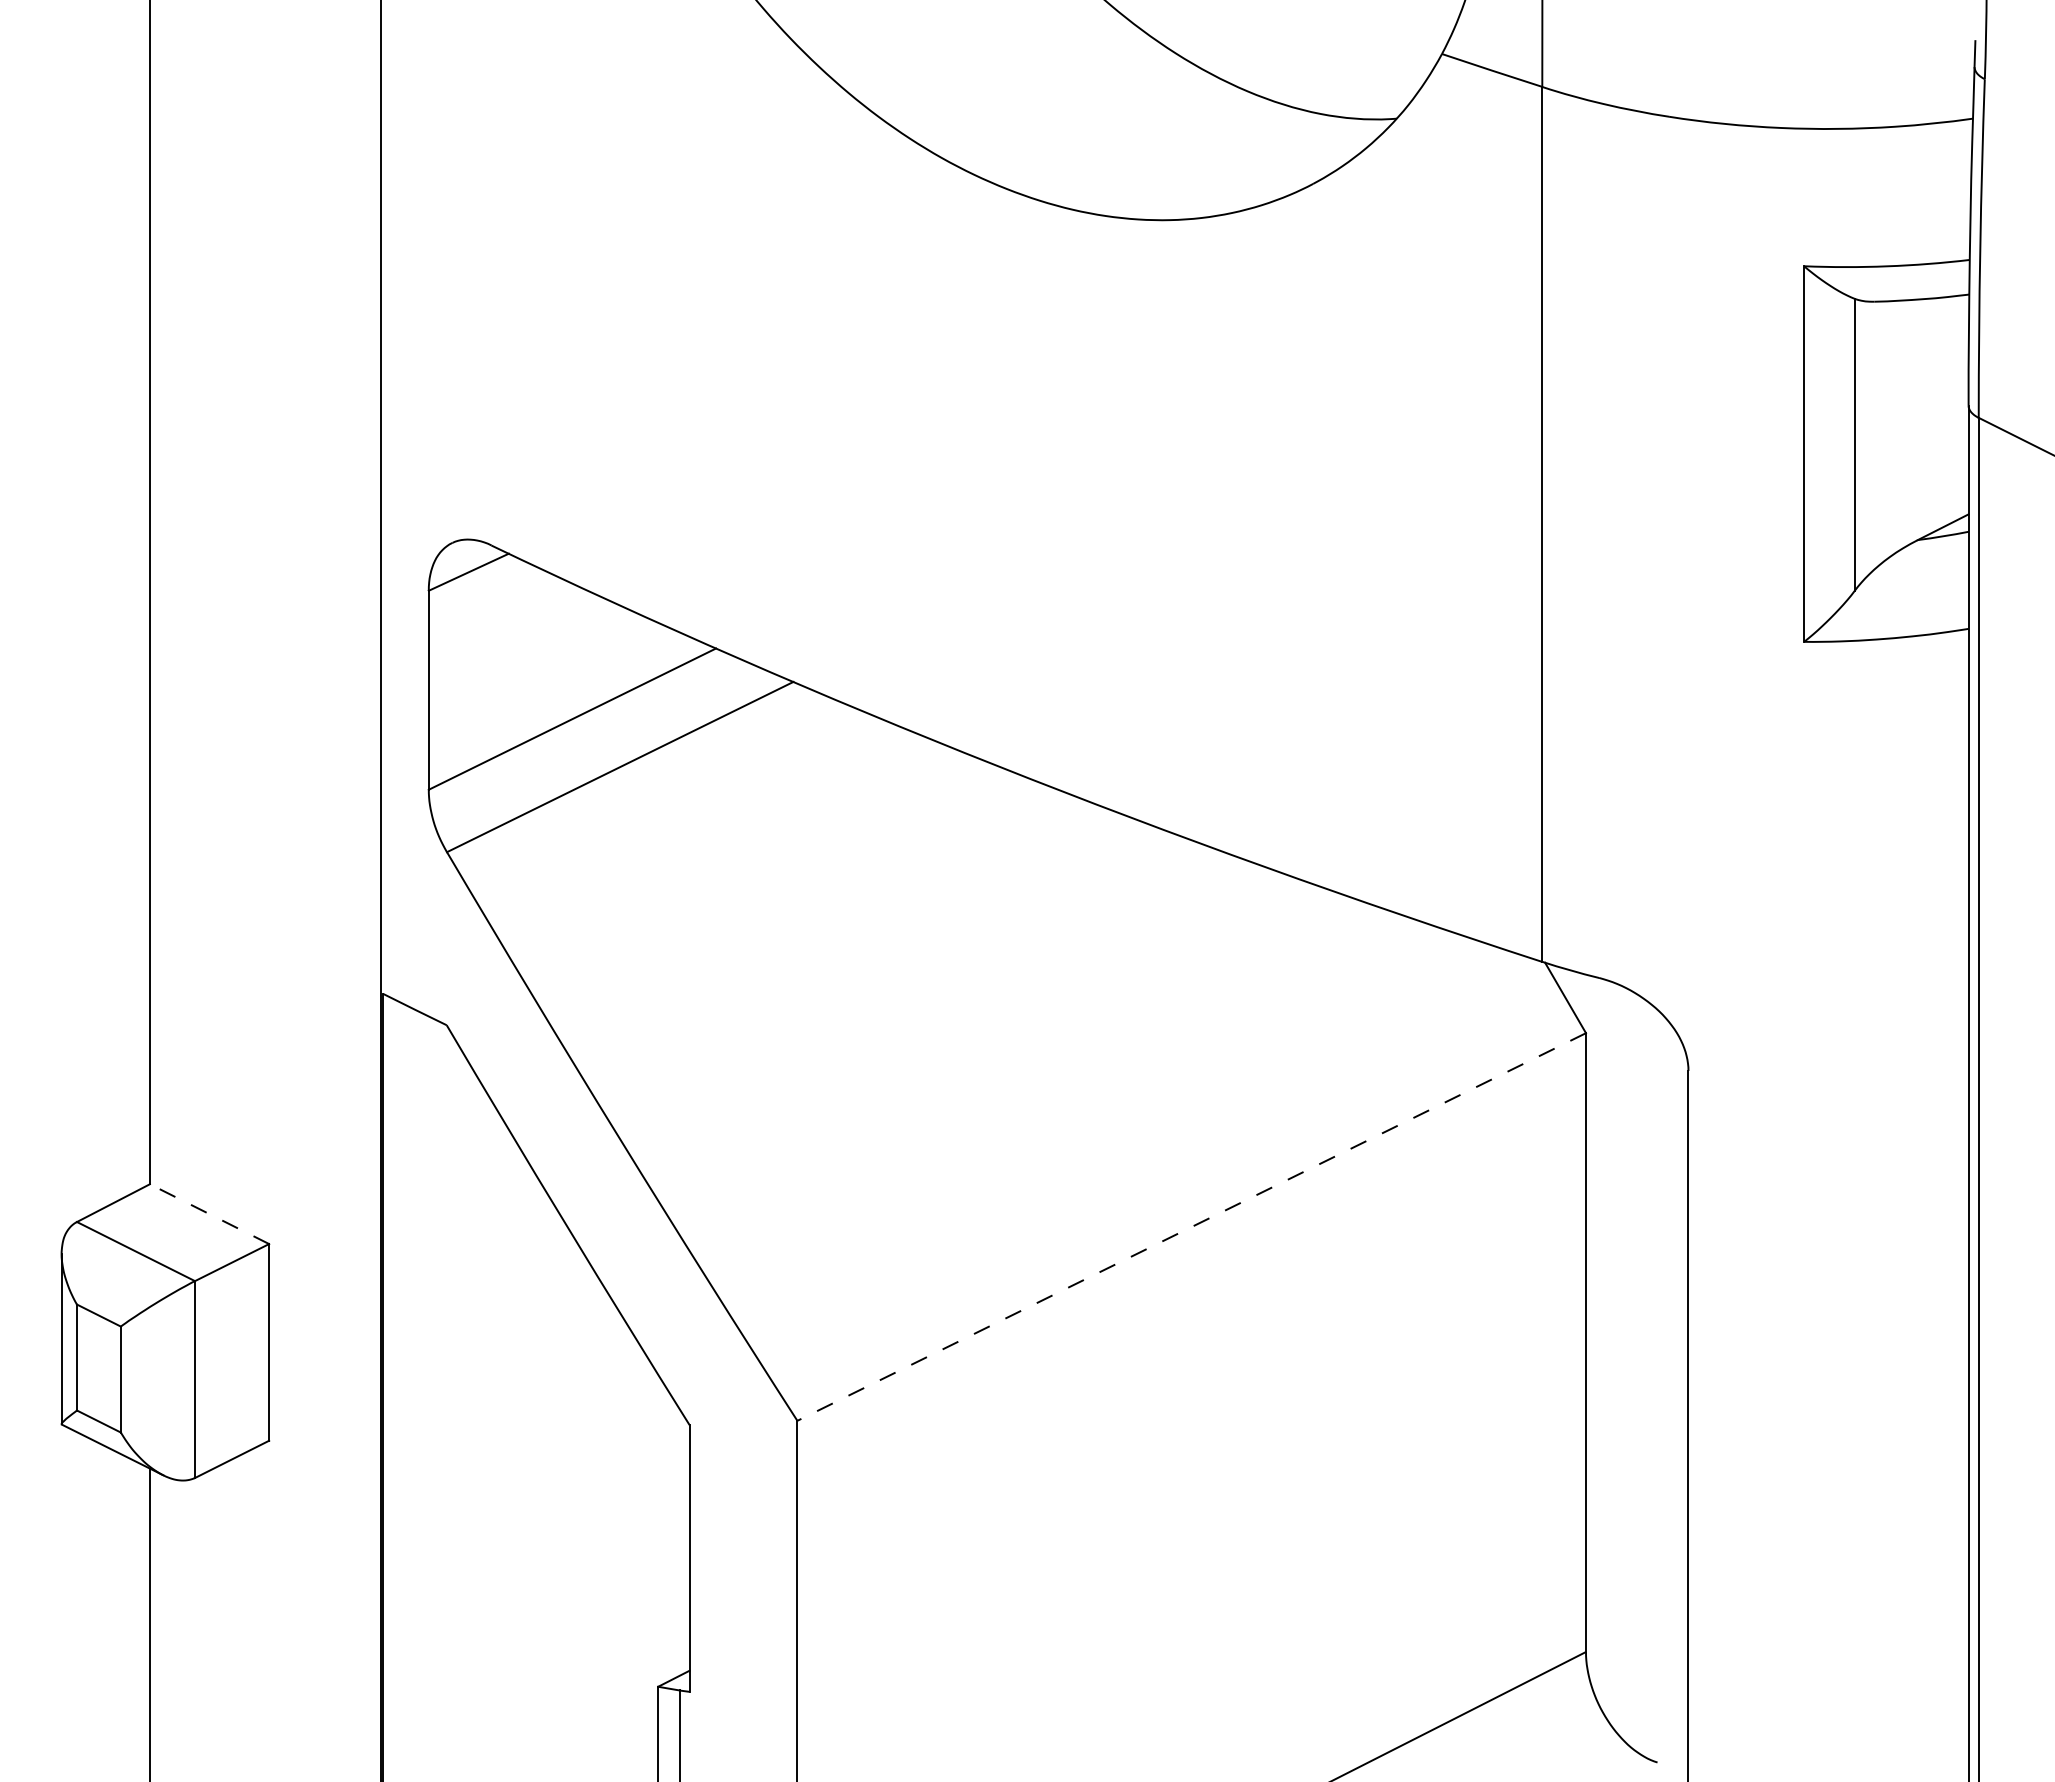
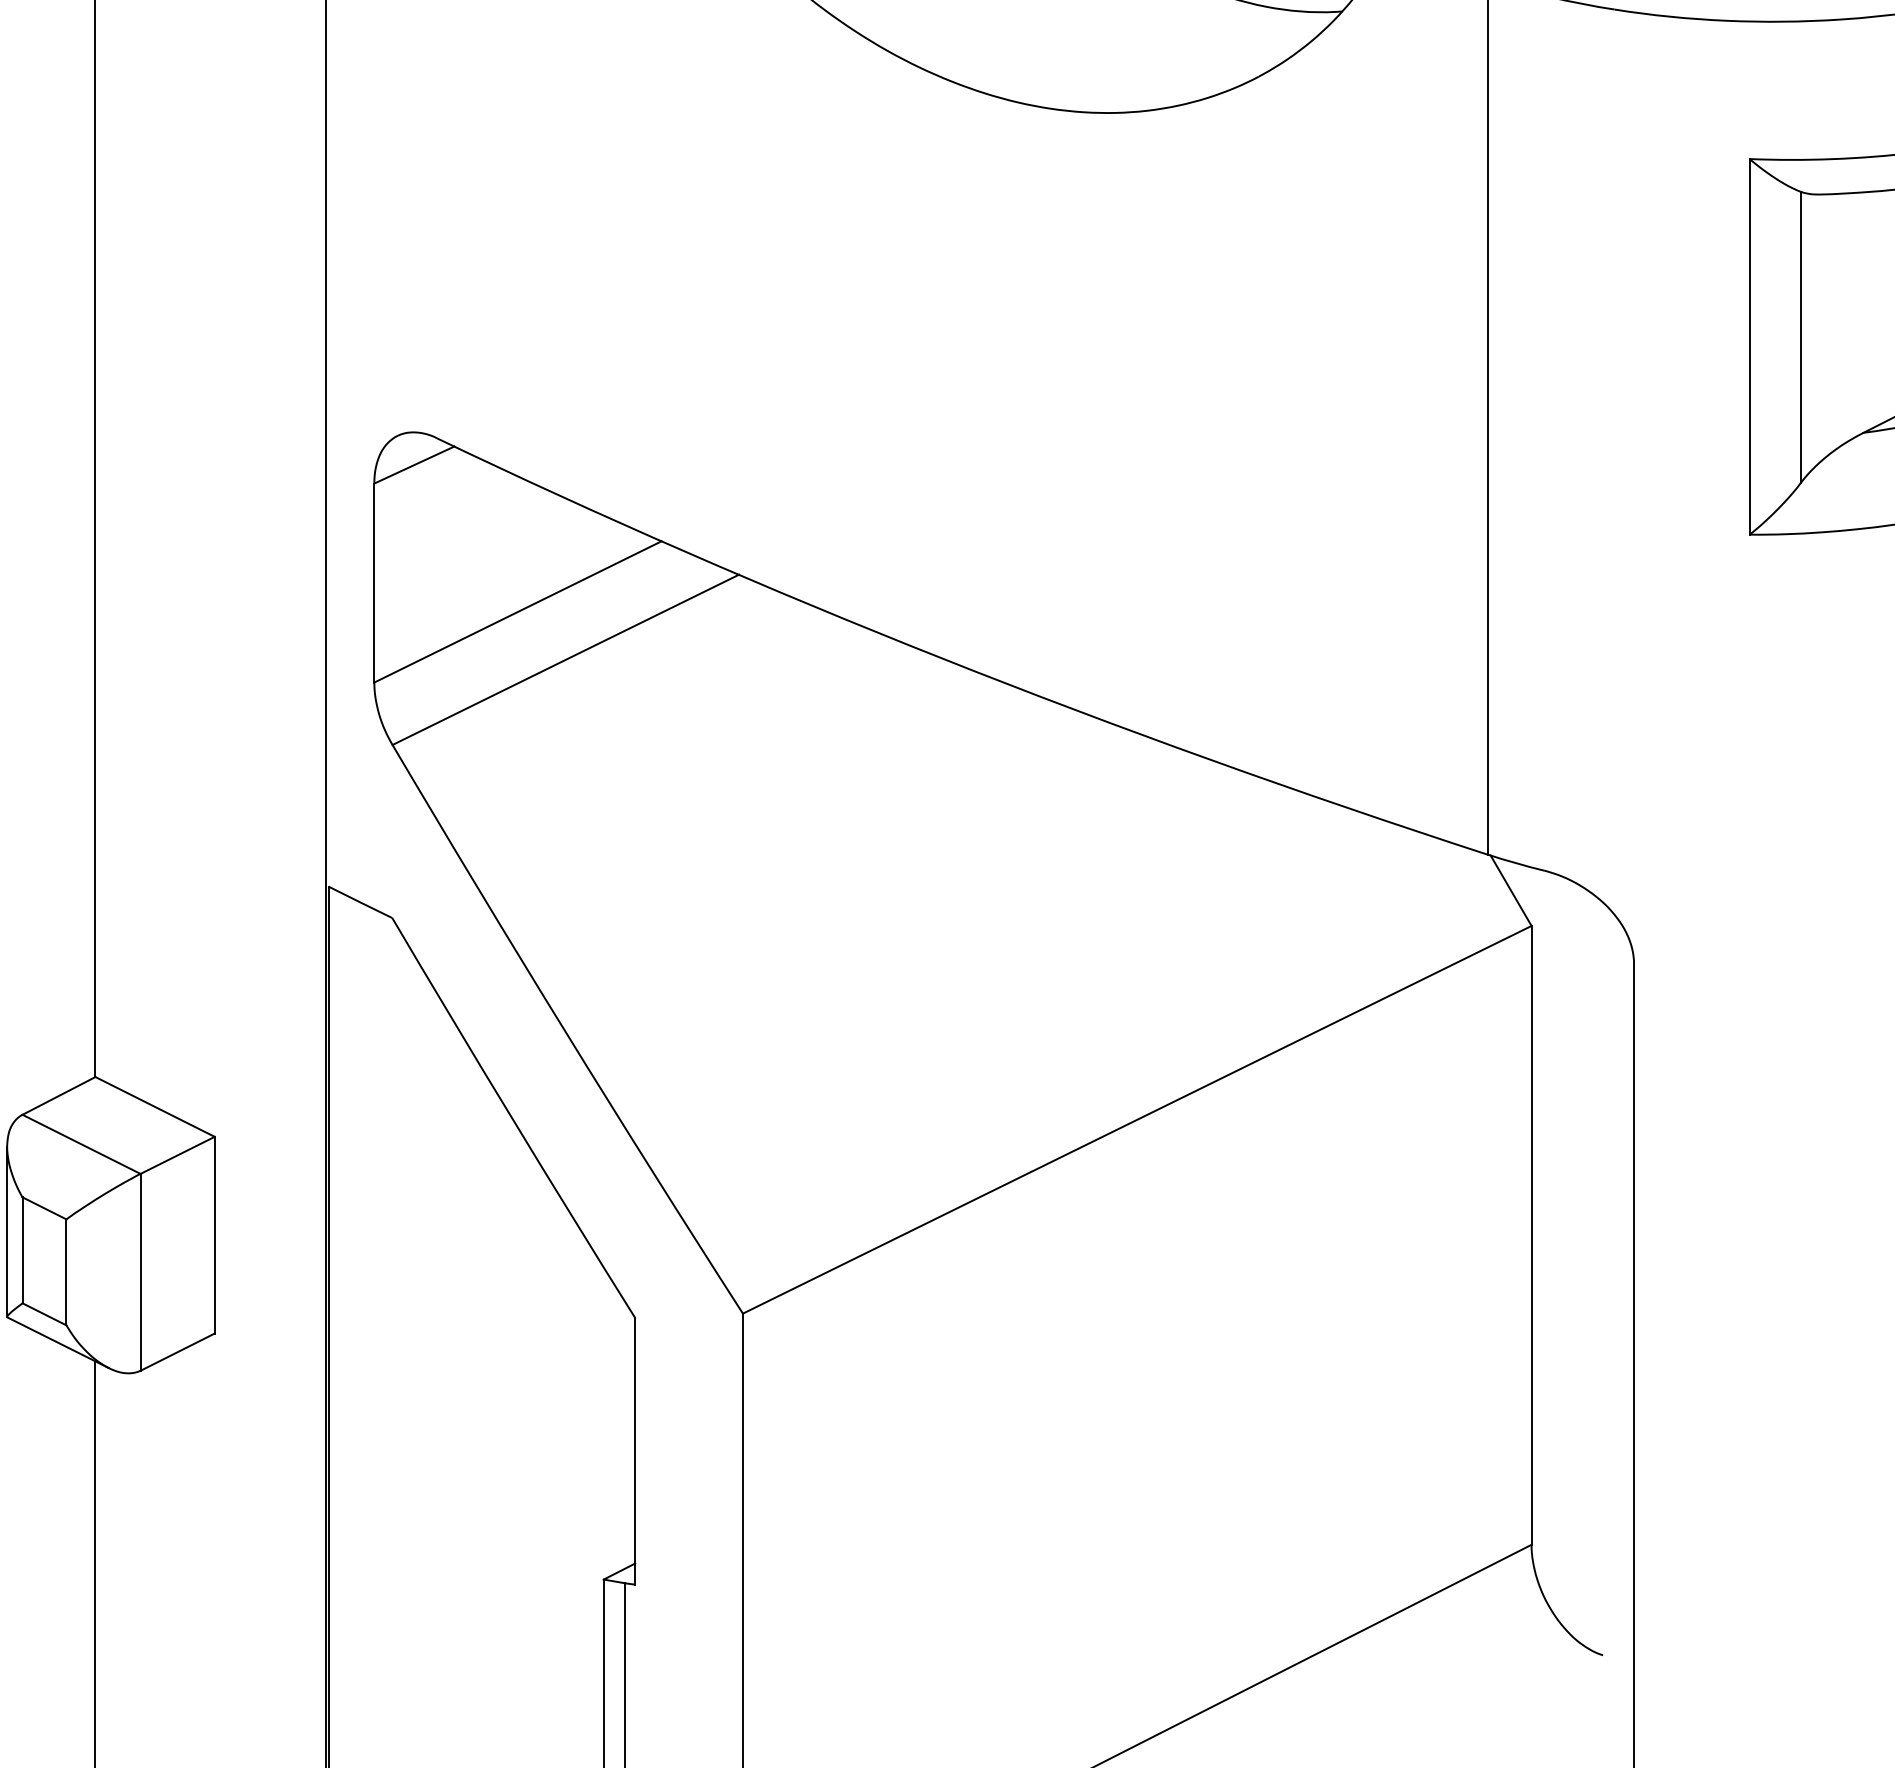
line: (209, 1214) -> (155, 1107), dashed -> solid
line: (1191, 1227) -> (1137, 1120), dashed -> solid

